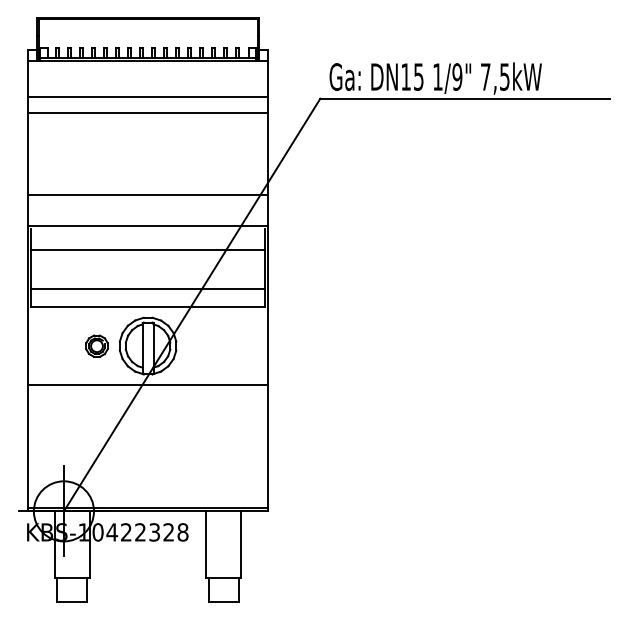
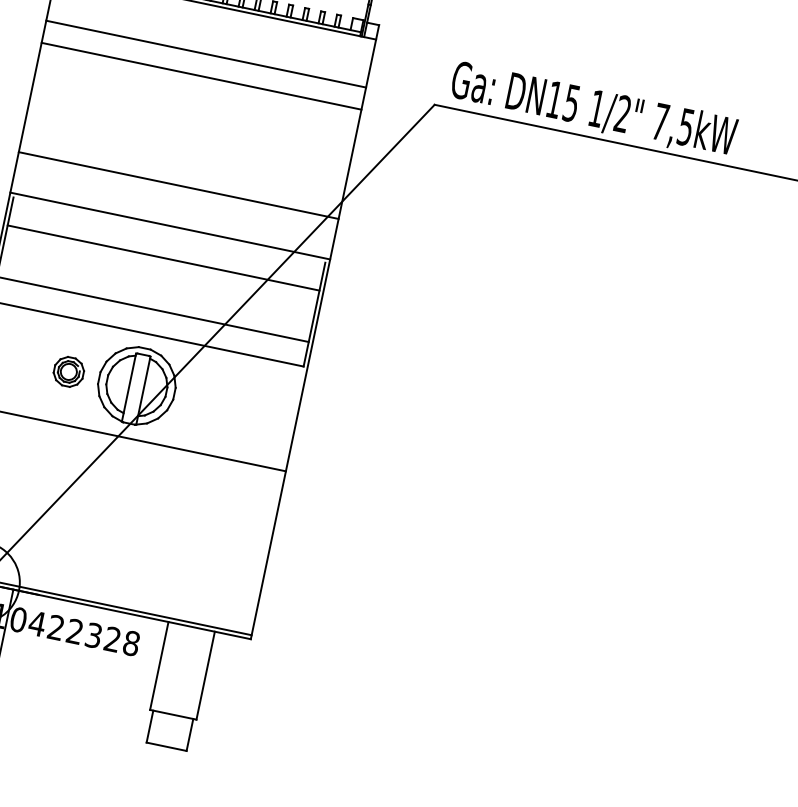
text: (457, 76) -> (623, 113), 1/9" -> 1/2"

